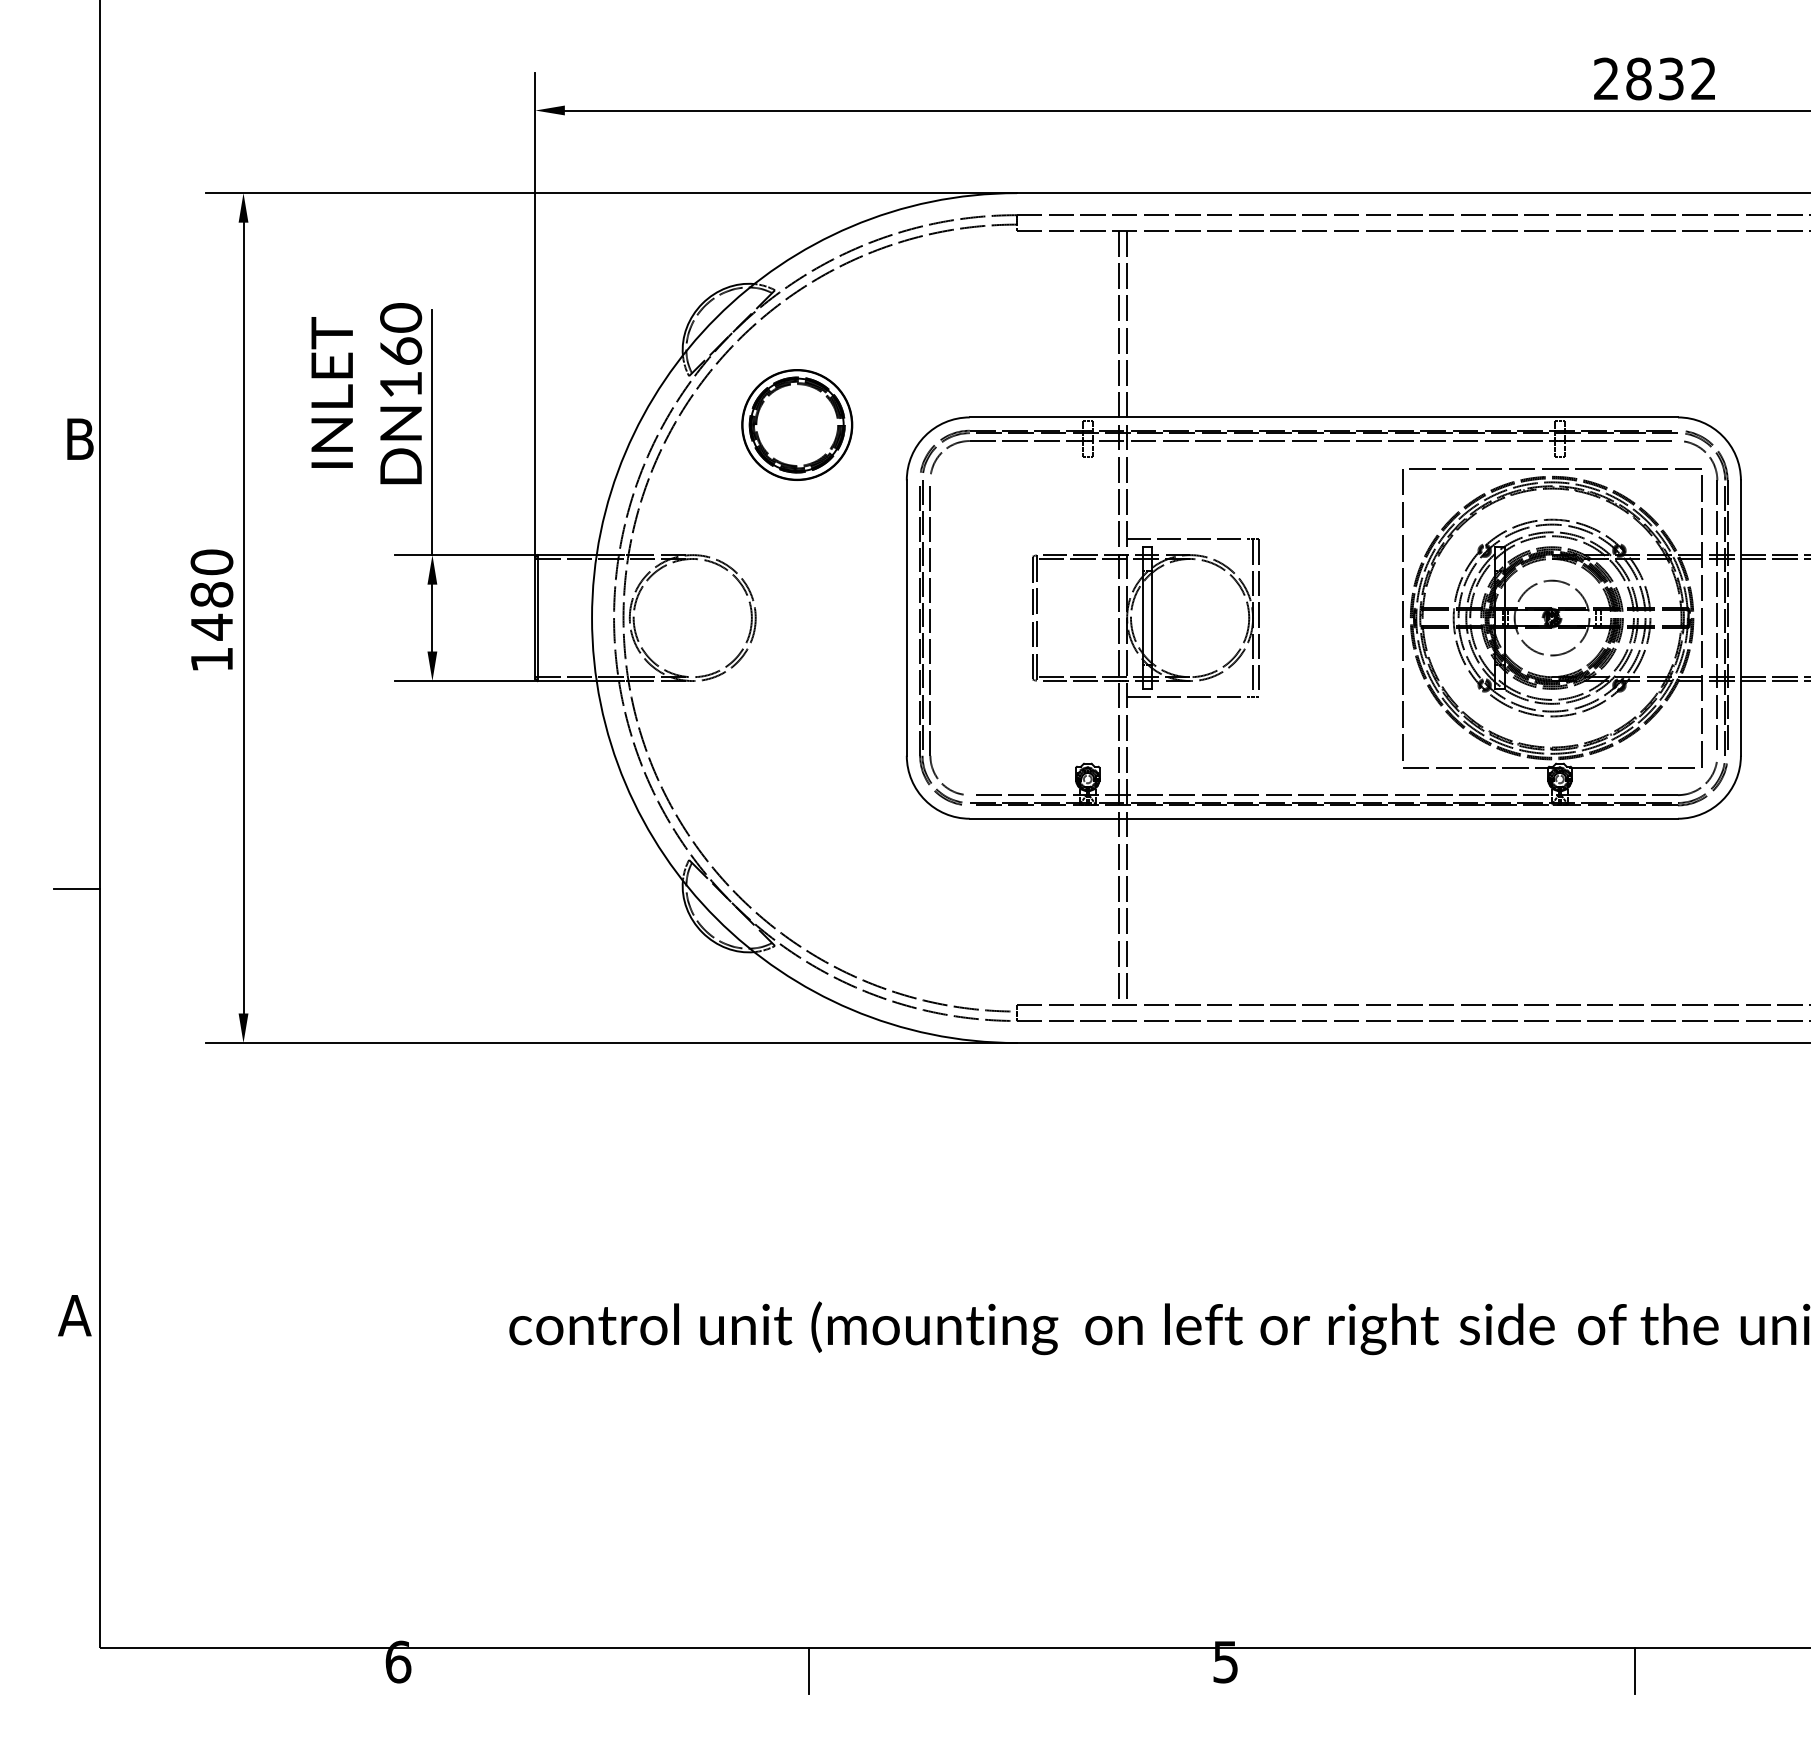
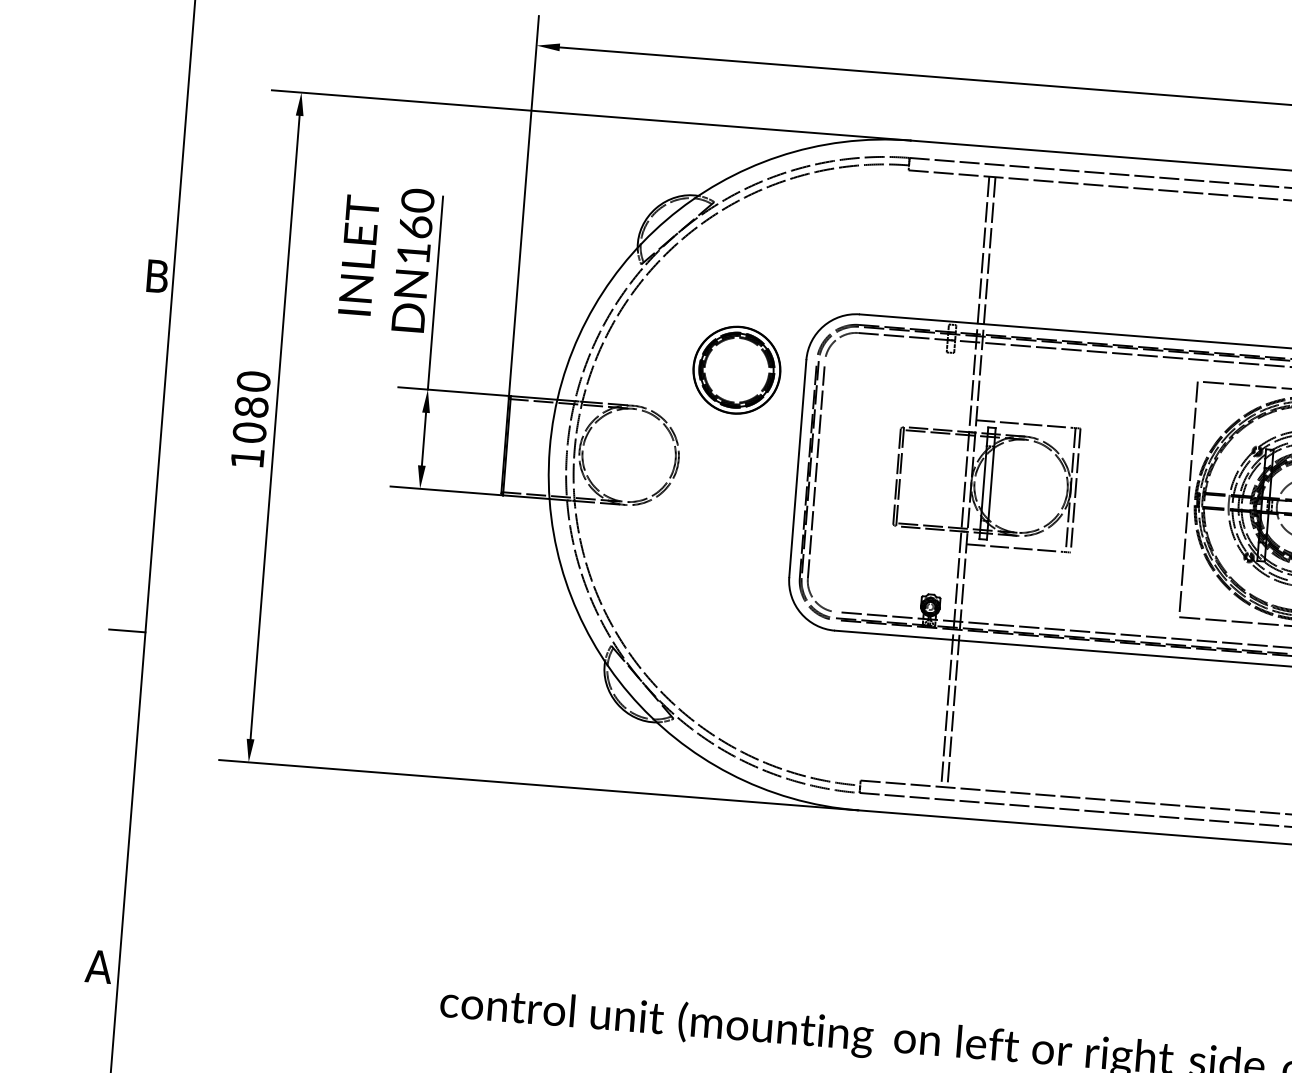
part: (797, 424) -> (737, 369), moved
text: (211, 626) -> (249, 432), 1480 -> 1080

